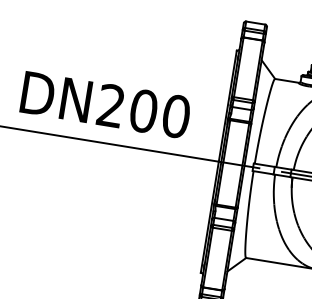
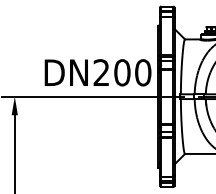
text: (104, 104) -> (97, 72), moved

